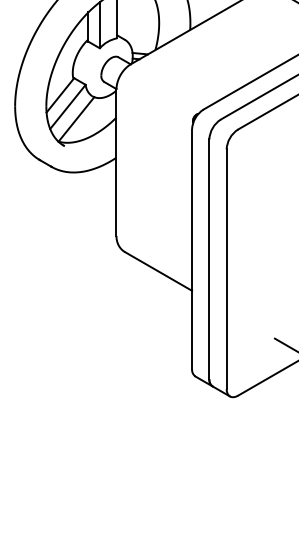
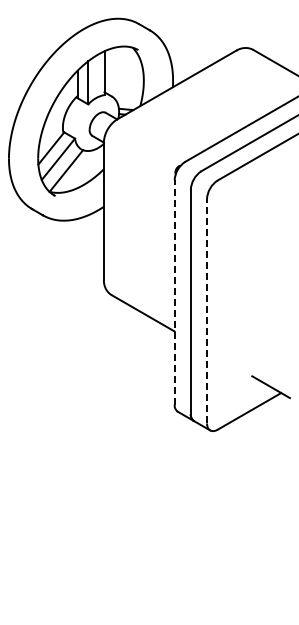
line: (191, 249) -> (174, 292), solid -> dashed
line: (227, 268) -> (207, 310), solid -> dashed

